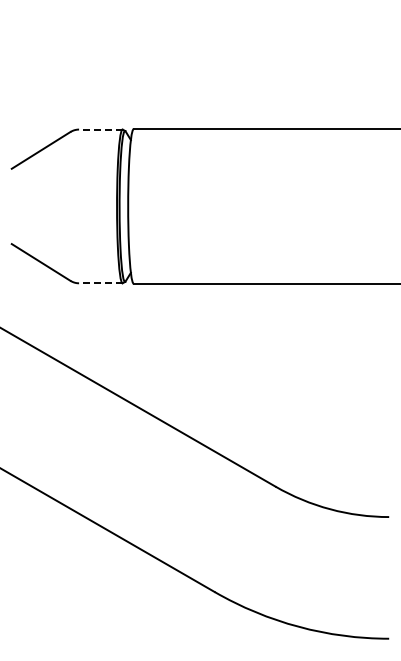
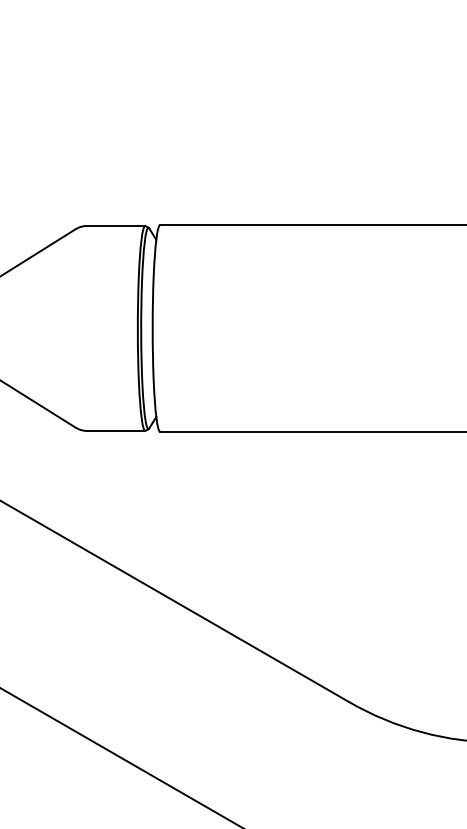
line: (100, 129) -> (115, 225), dashed -> solid
line: (100, 283) -> (115, 431), dashed -> solid

